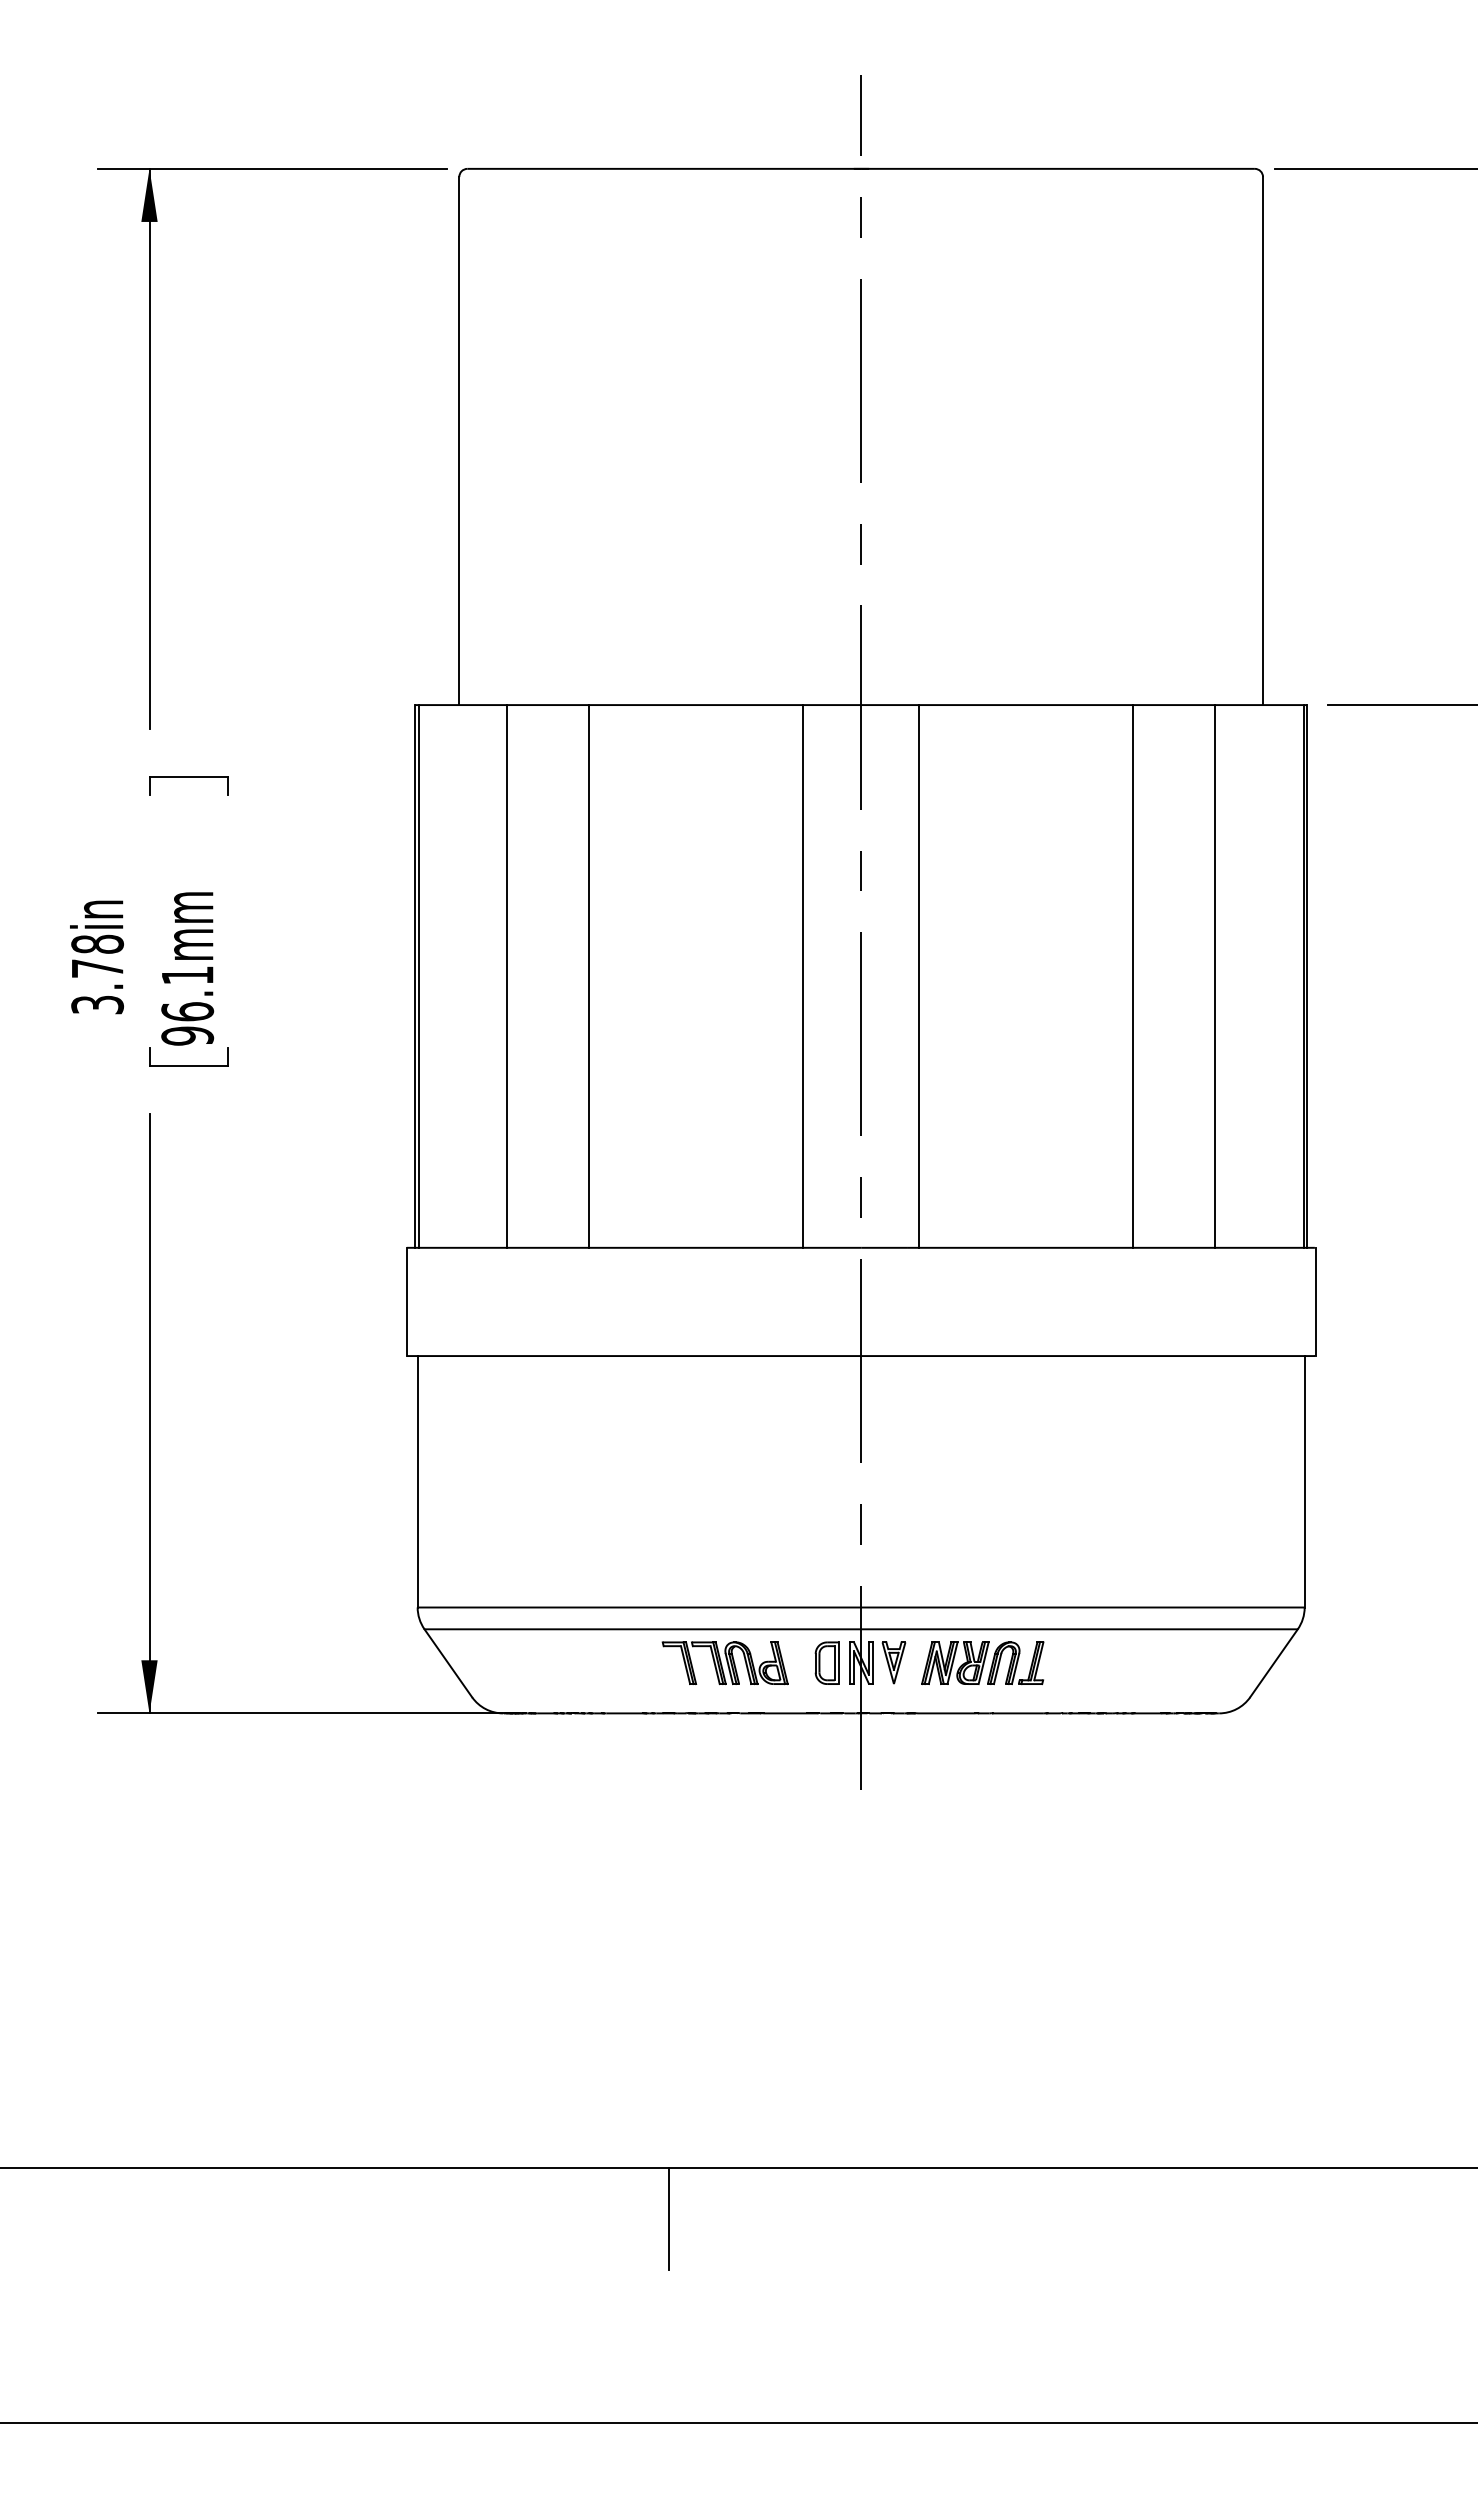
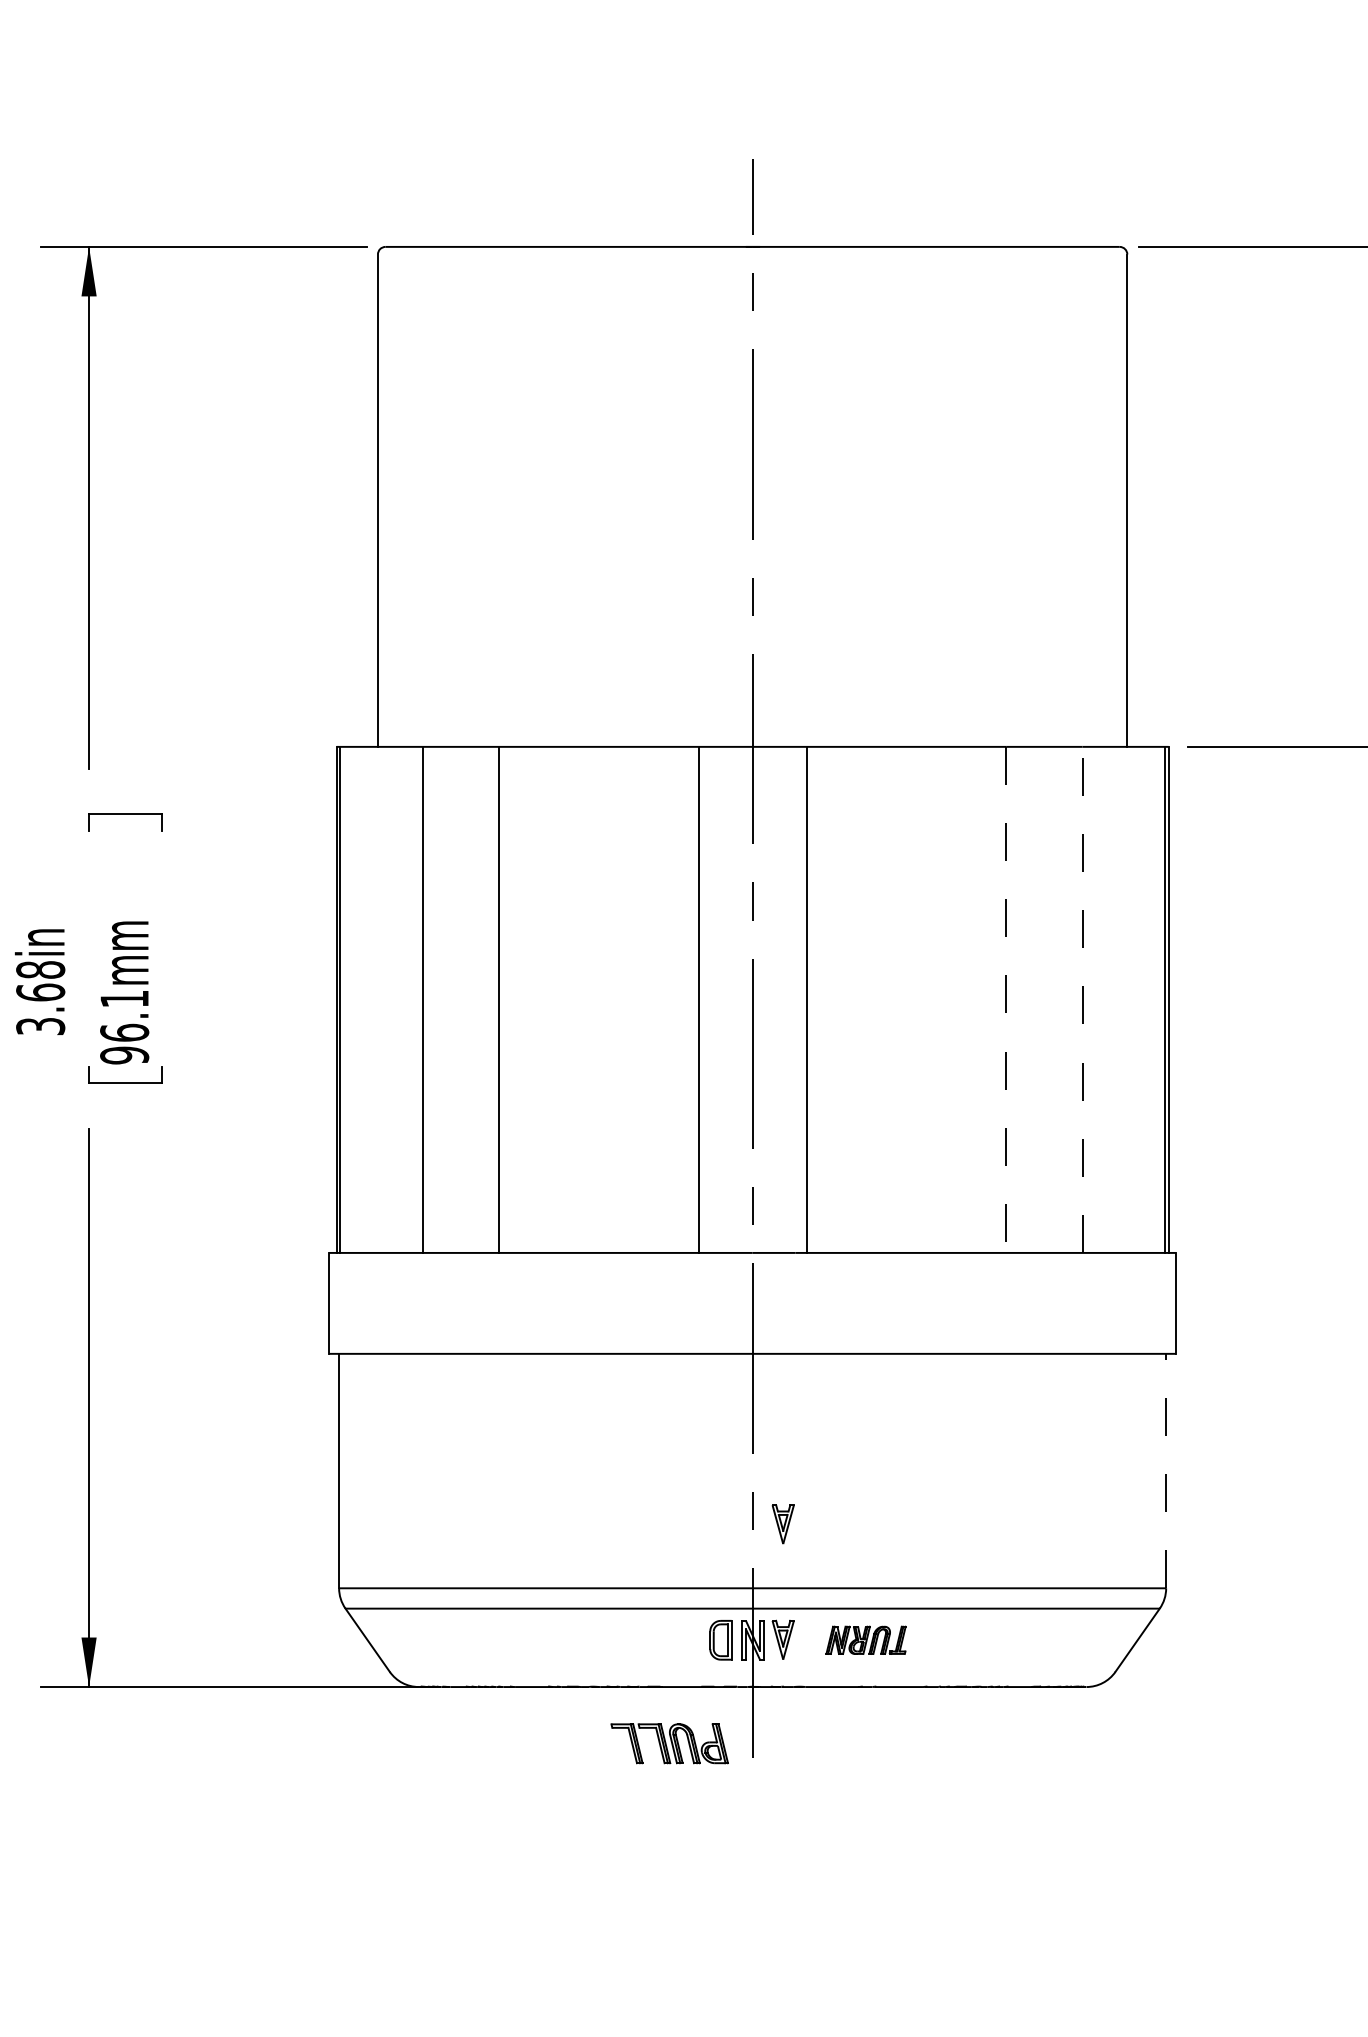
text: (97, 967) -> (40, 991), 3.78in -> 3.68in
line: (1214, 975) -> (1082, 999), solid -> dashed
line: (1133, 976) -> (1006, 999), solid -> dashed
line: (1304, 1481) -> (1166, 1470), solid -> dashed
part: (893, 1538) -> (782, 1523), added
part: (724, 1663) -> (669, 1744), moved
part: (982, 1663) -> (865, 1640), size x0.7

